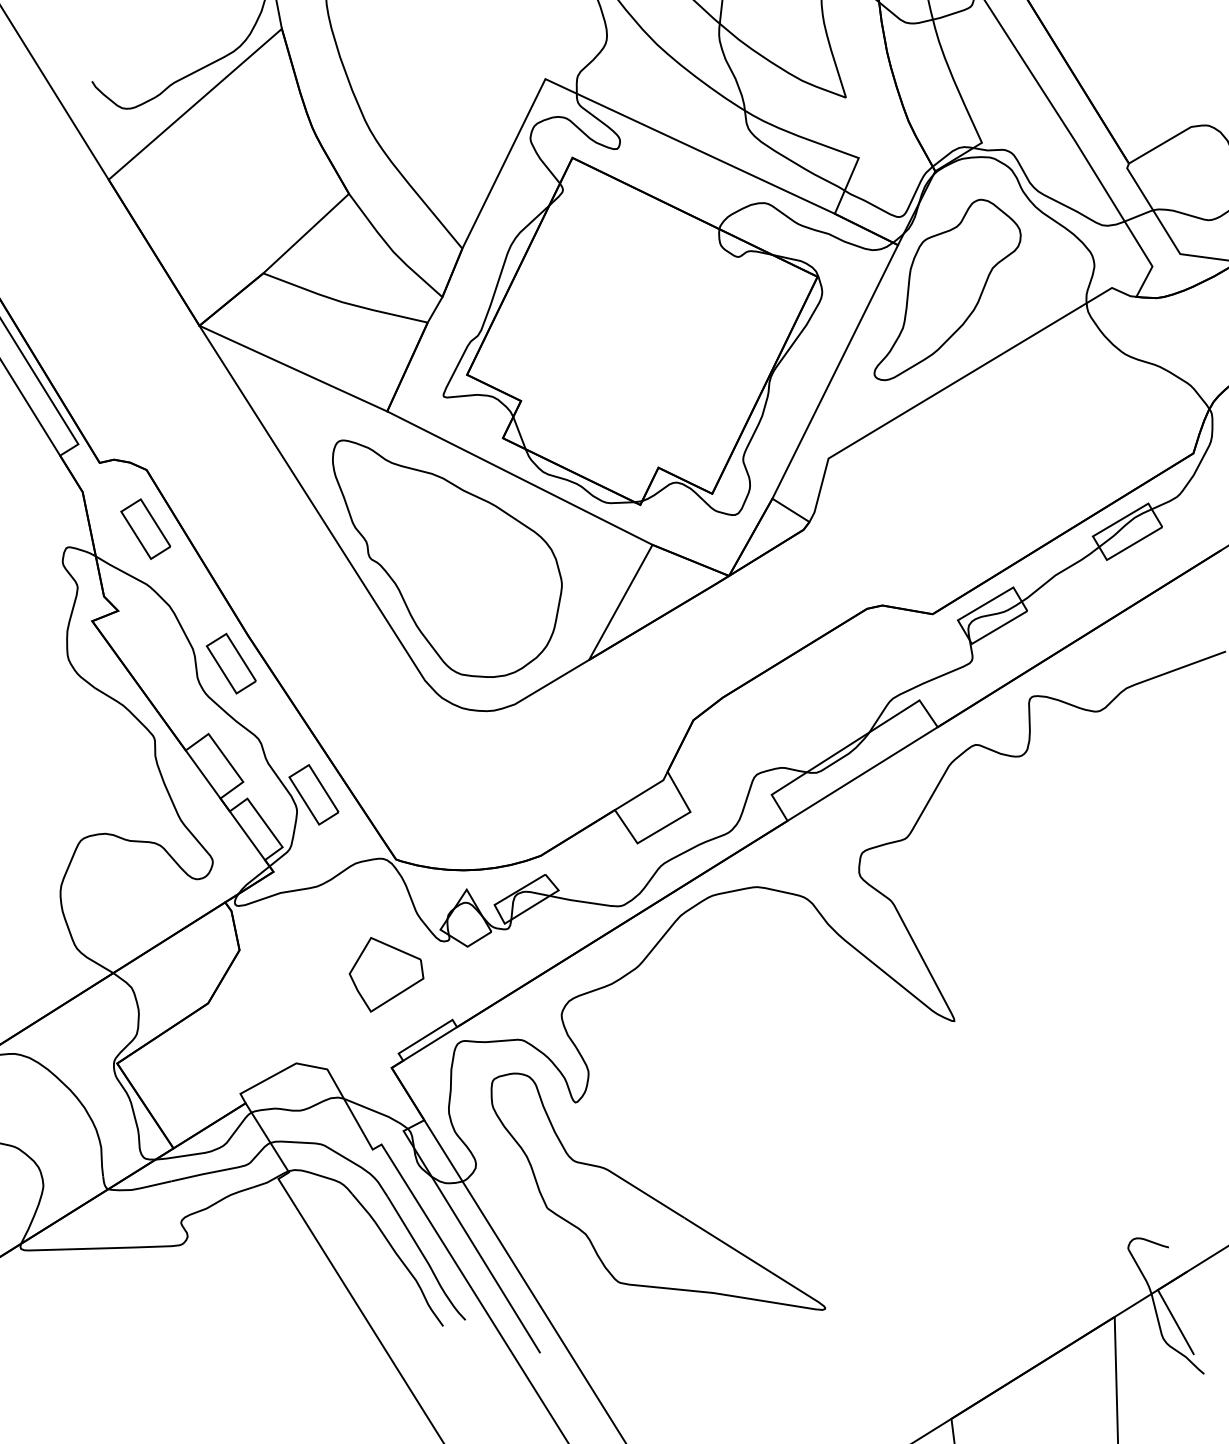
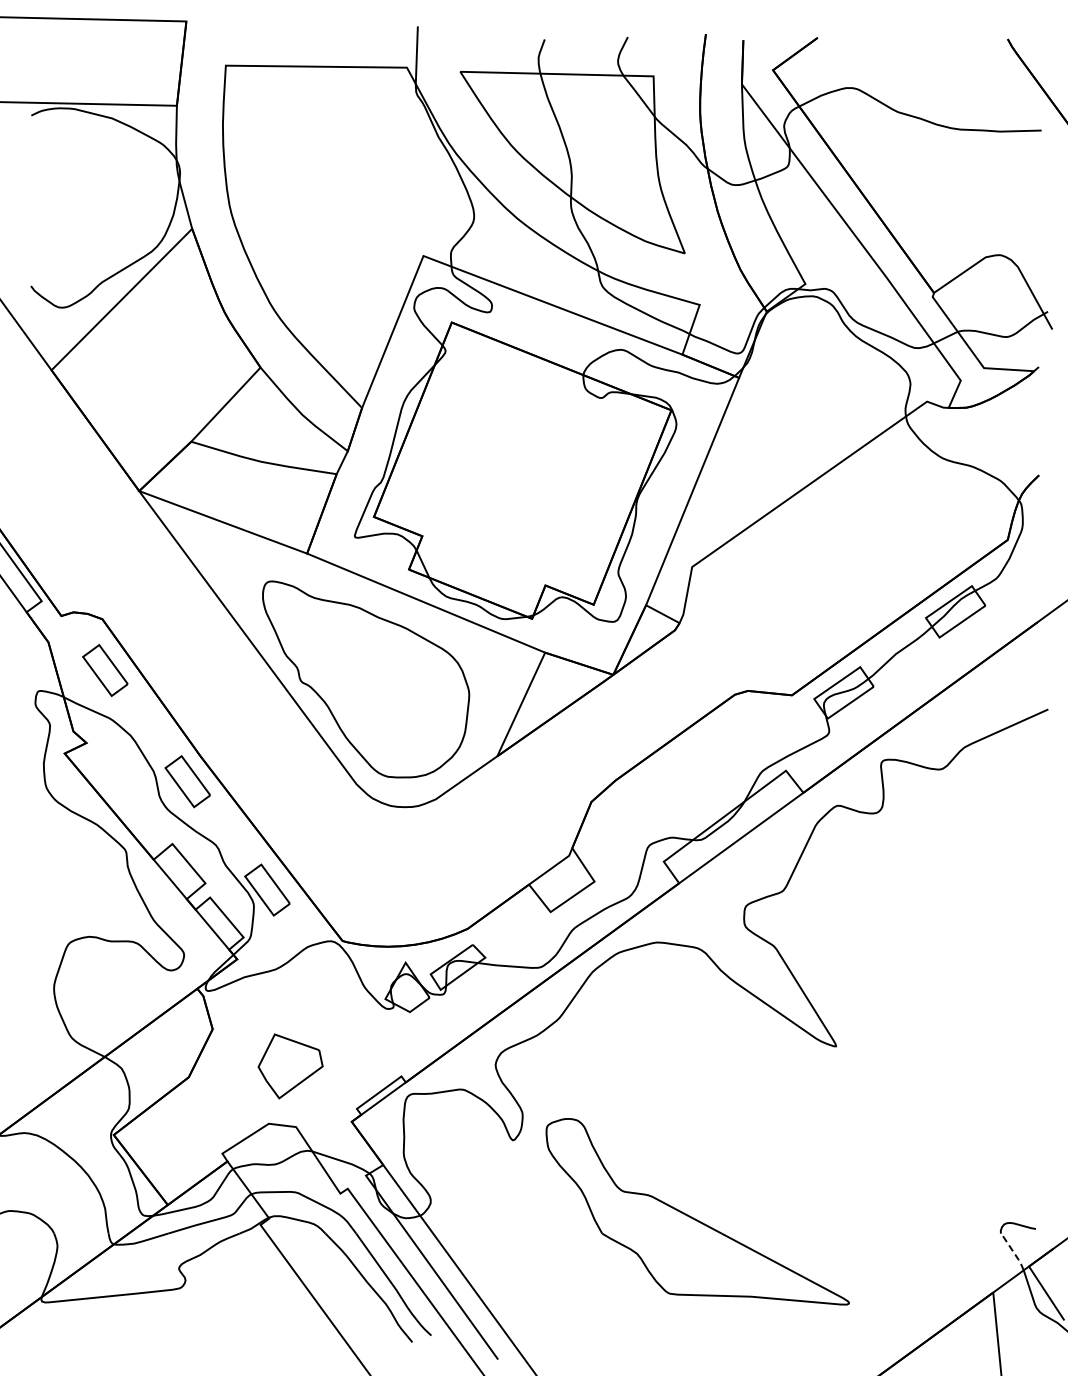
part: (948, 291) -> (785, 414), removed
part: (386, 975) -> (290, 1066), moved
part: (653, 1197) -> (693, 1217), moved
line: (1141, 1272) -> (1013, 1252), solid -> dashed

